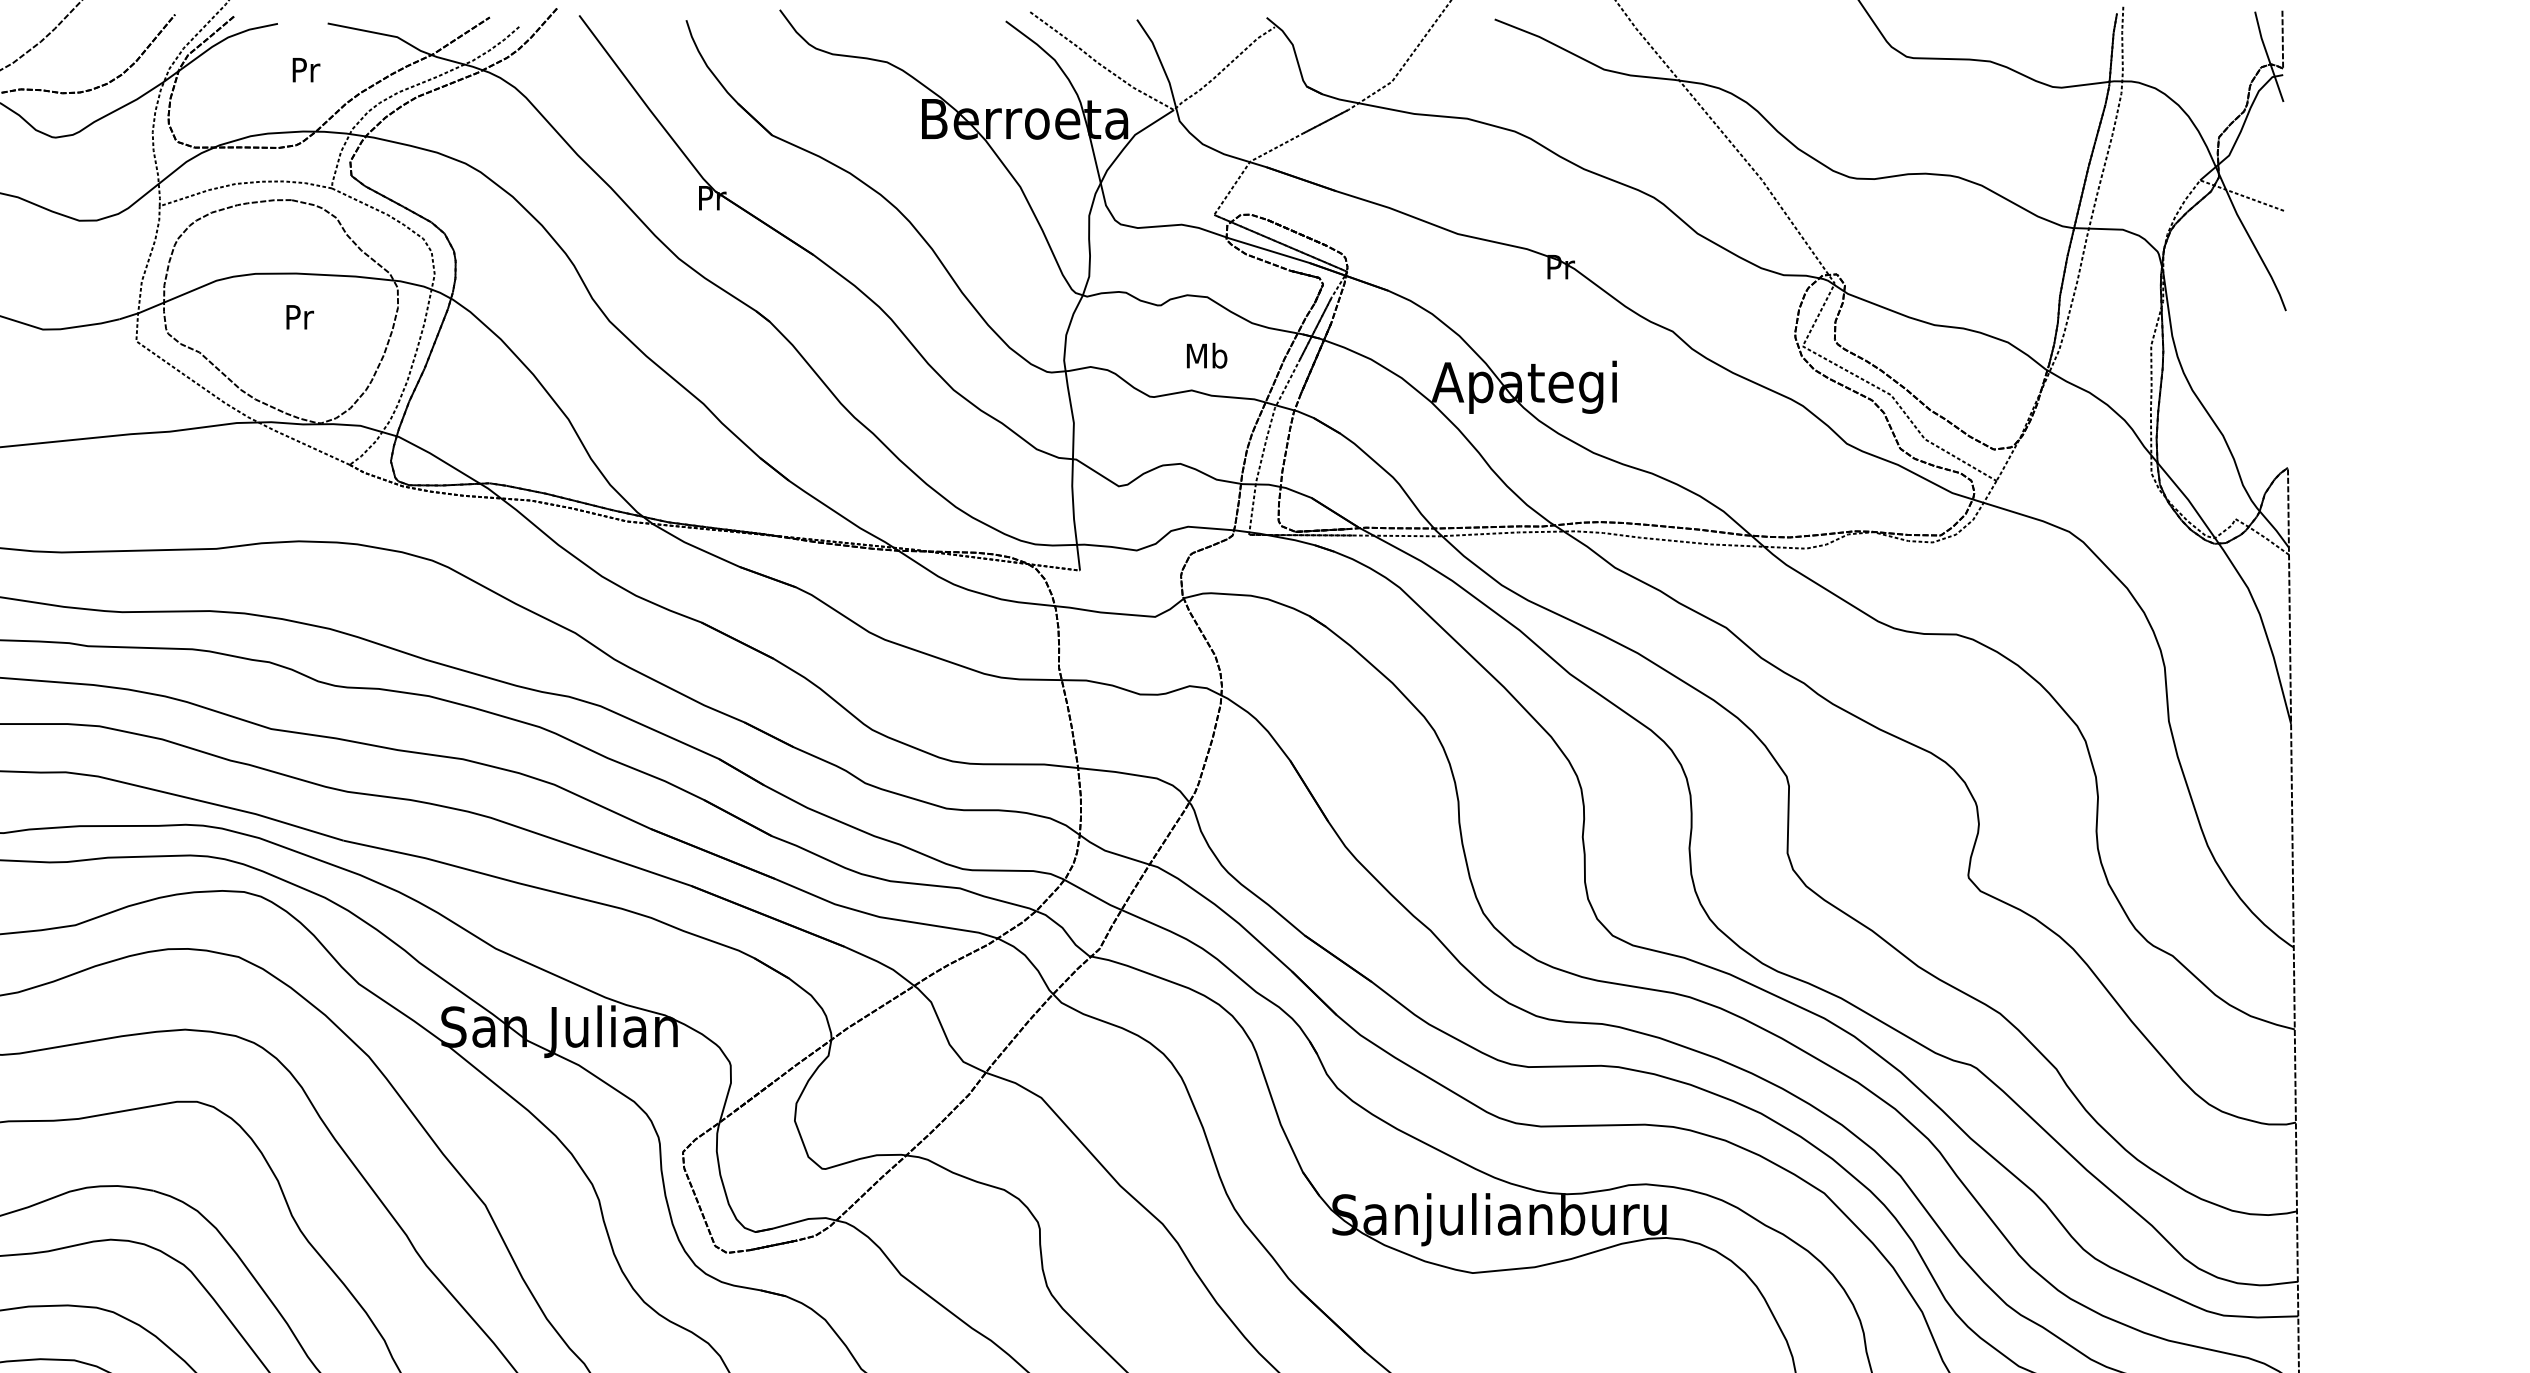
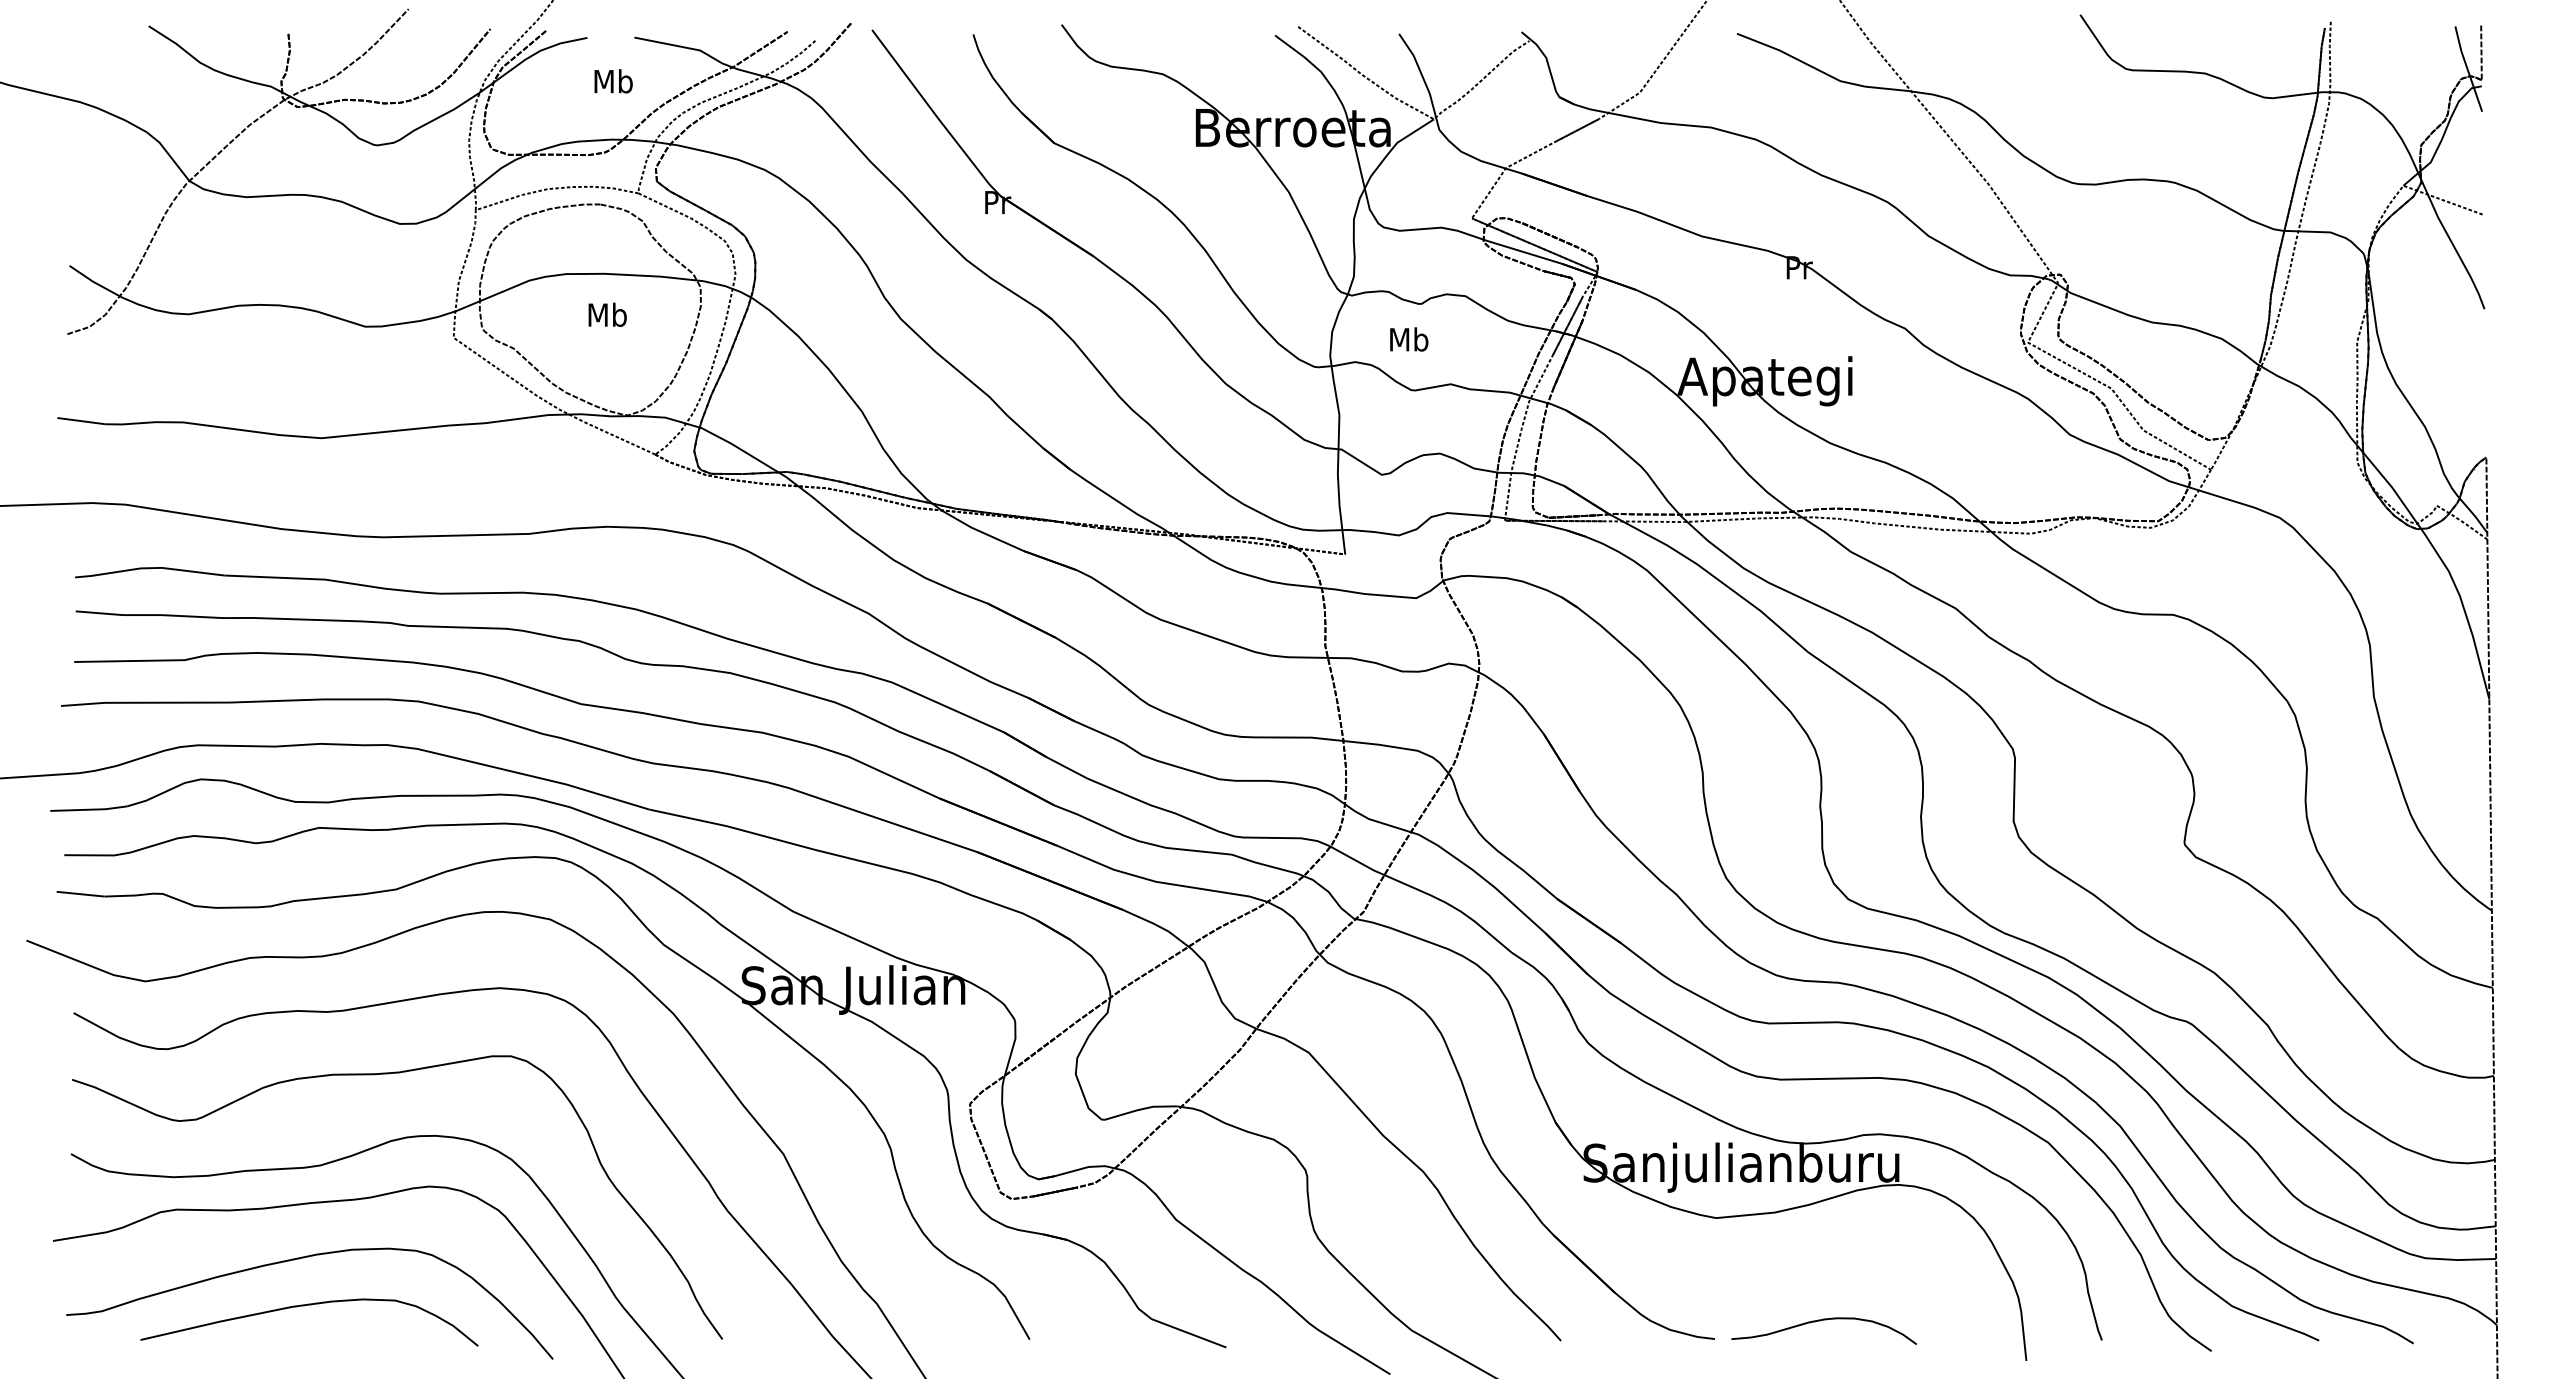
text: (305, 69) -> (613, 81), Pr -> Mb
text: (299, 316) -> (607, 314), Pr -> Mb
text: (1207, 355) -> (1409, 339), moved

